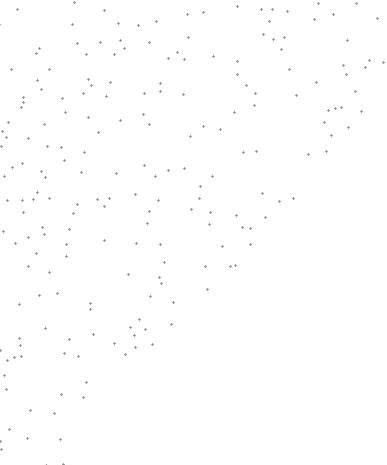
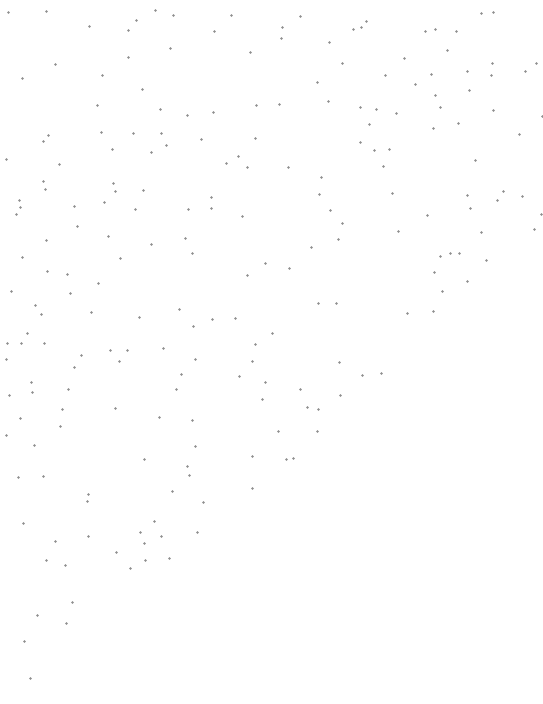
part: (39, 84) -> (44, 185), size x0.62

